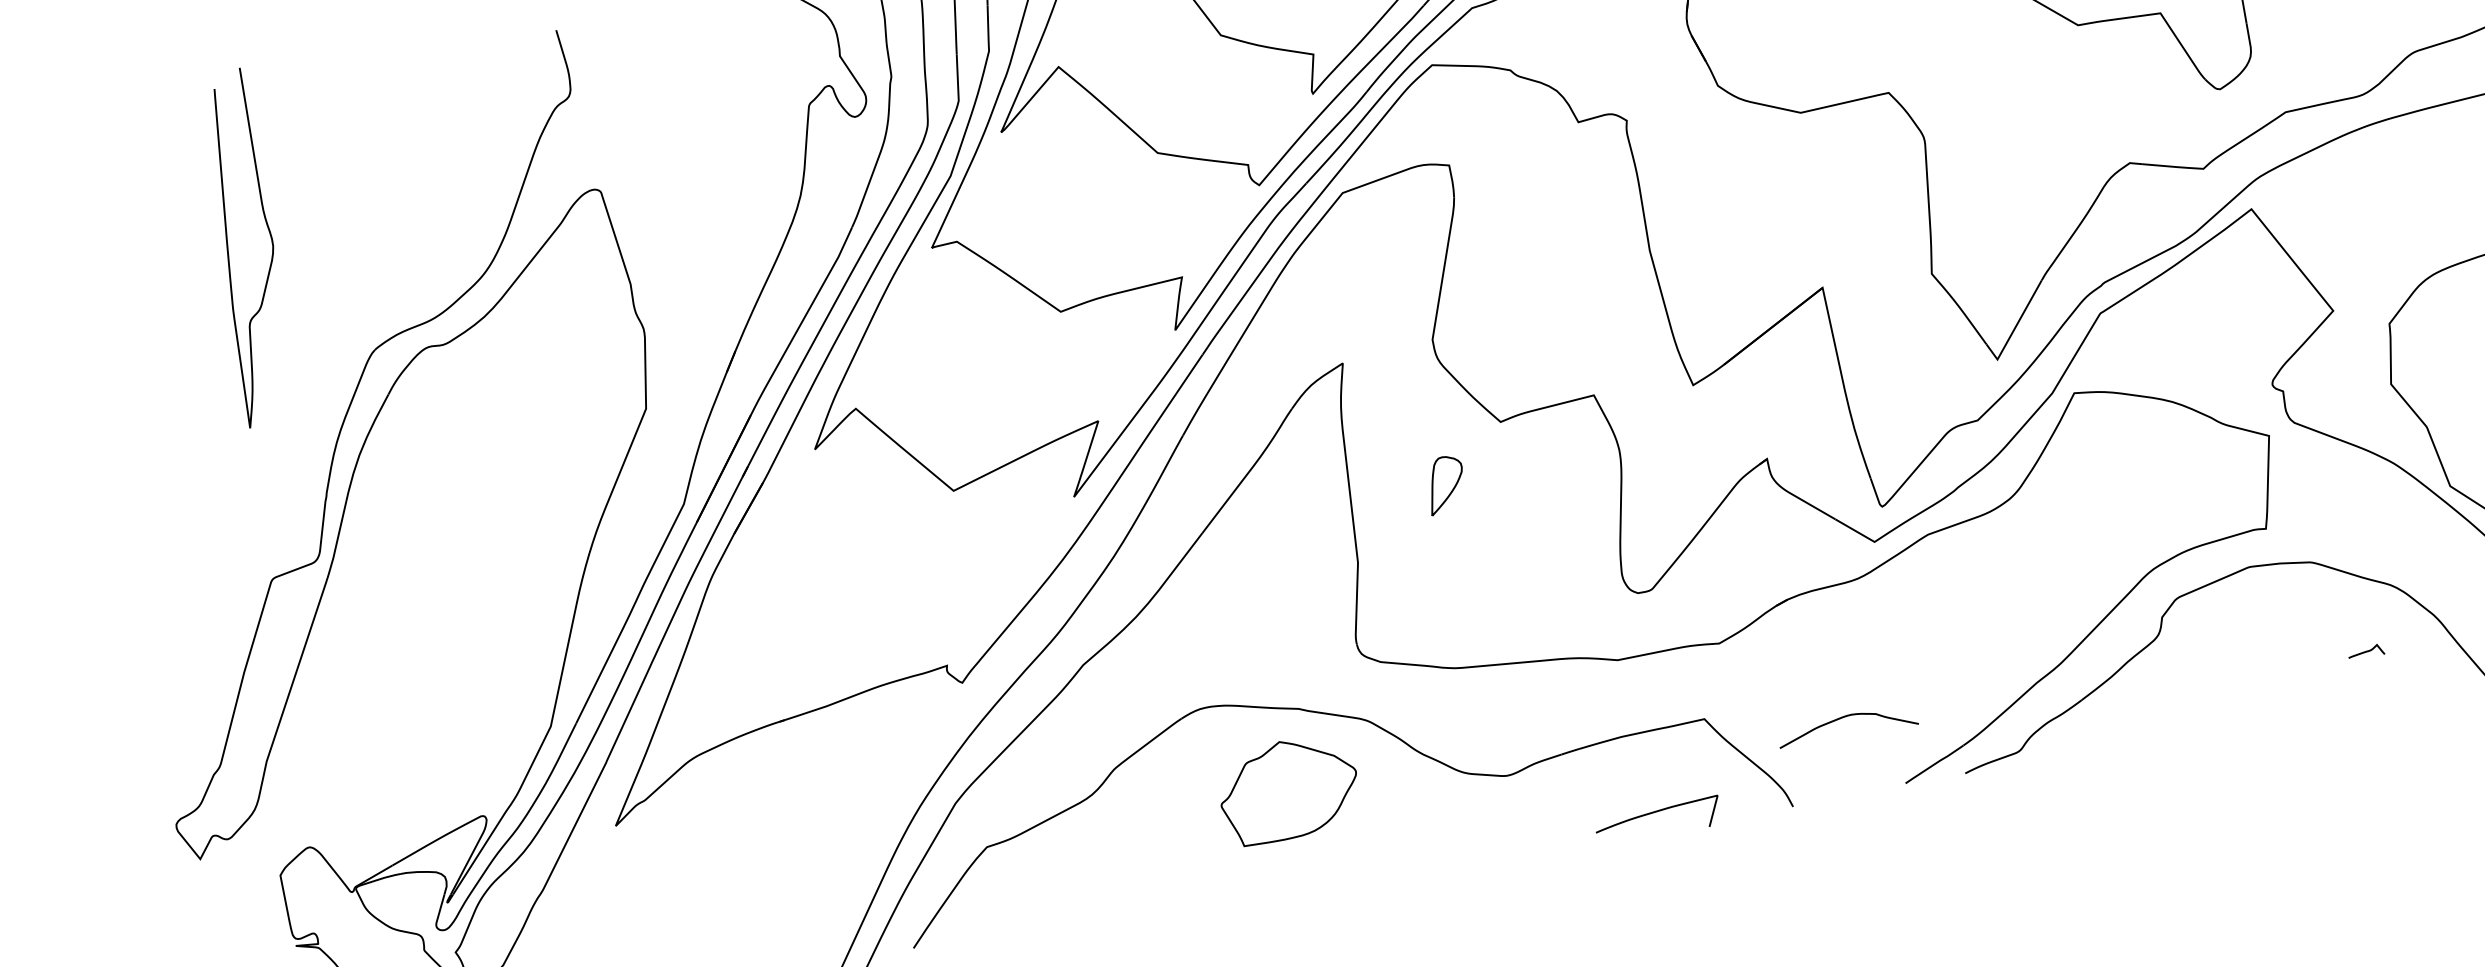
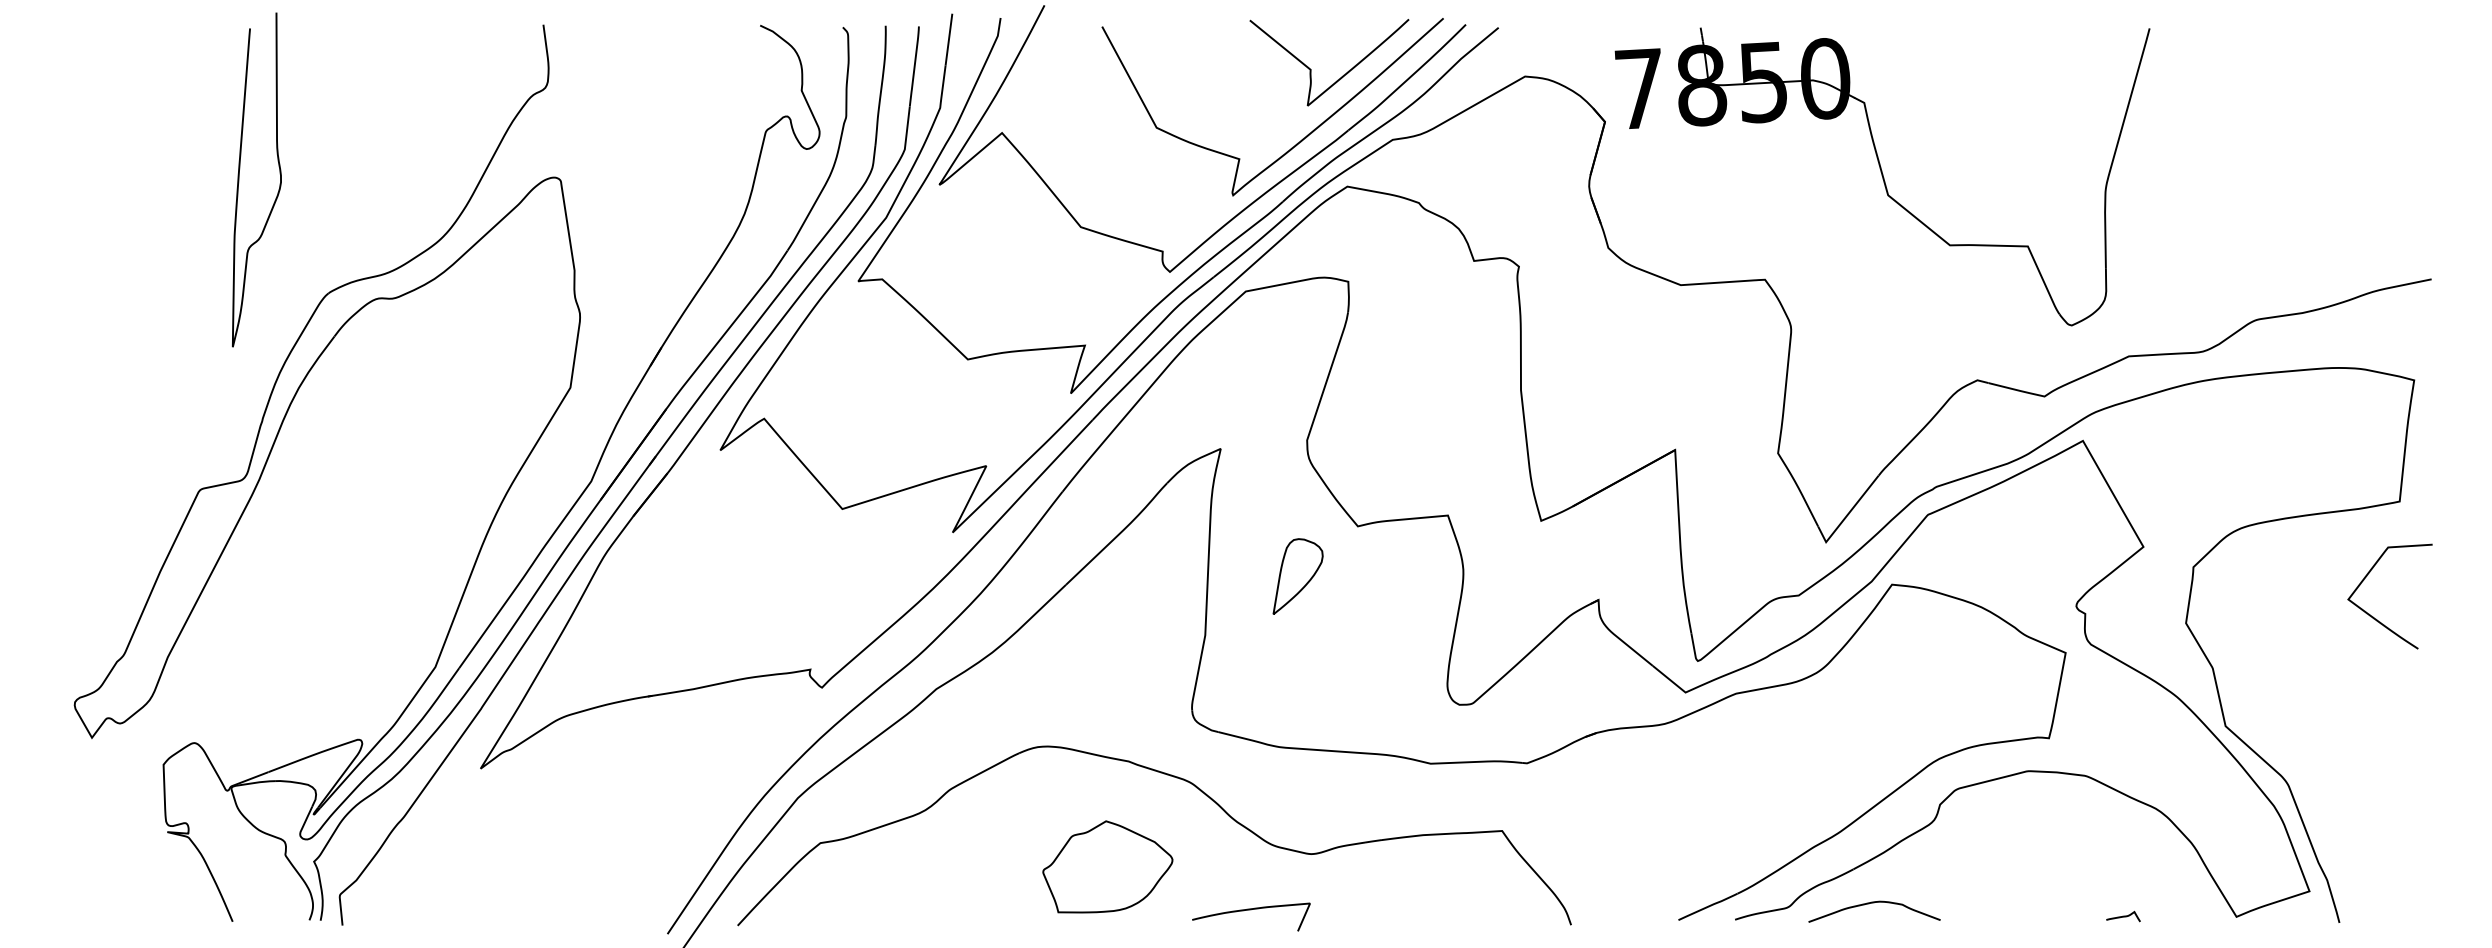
curve: (228, 250) -> (239, 179), moved
part: (1445, 485) -> (1297, 576), size x1.43
curve: (2366, 651) -> (2123, 916), moved
curve: (1846, 717) -> (1874, 903), moved
part: (1288, 789) -> (1107, 866), moved
curve: (1657, 812) -> (1251, 910), moved

